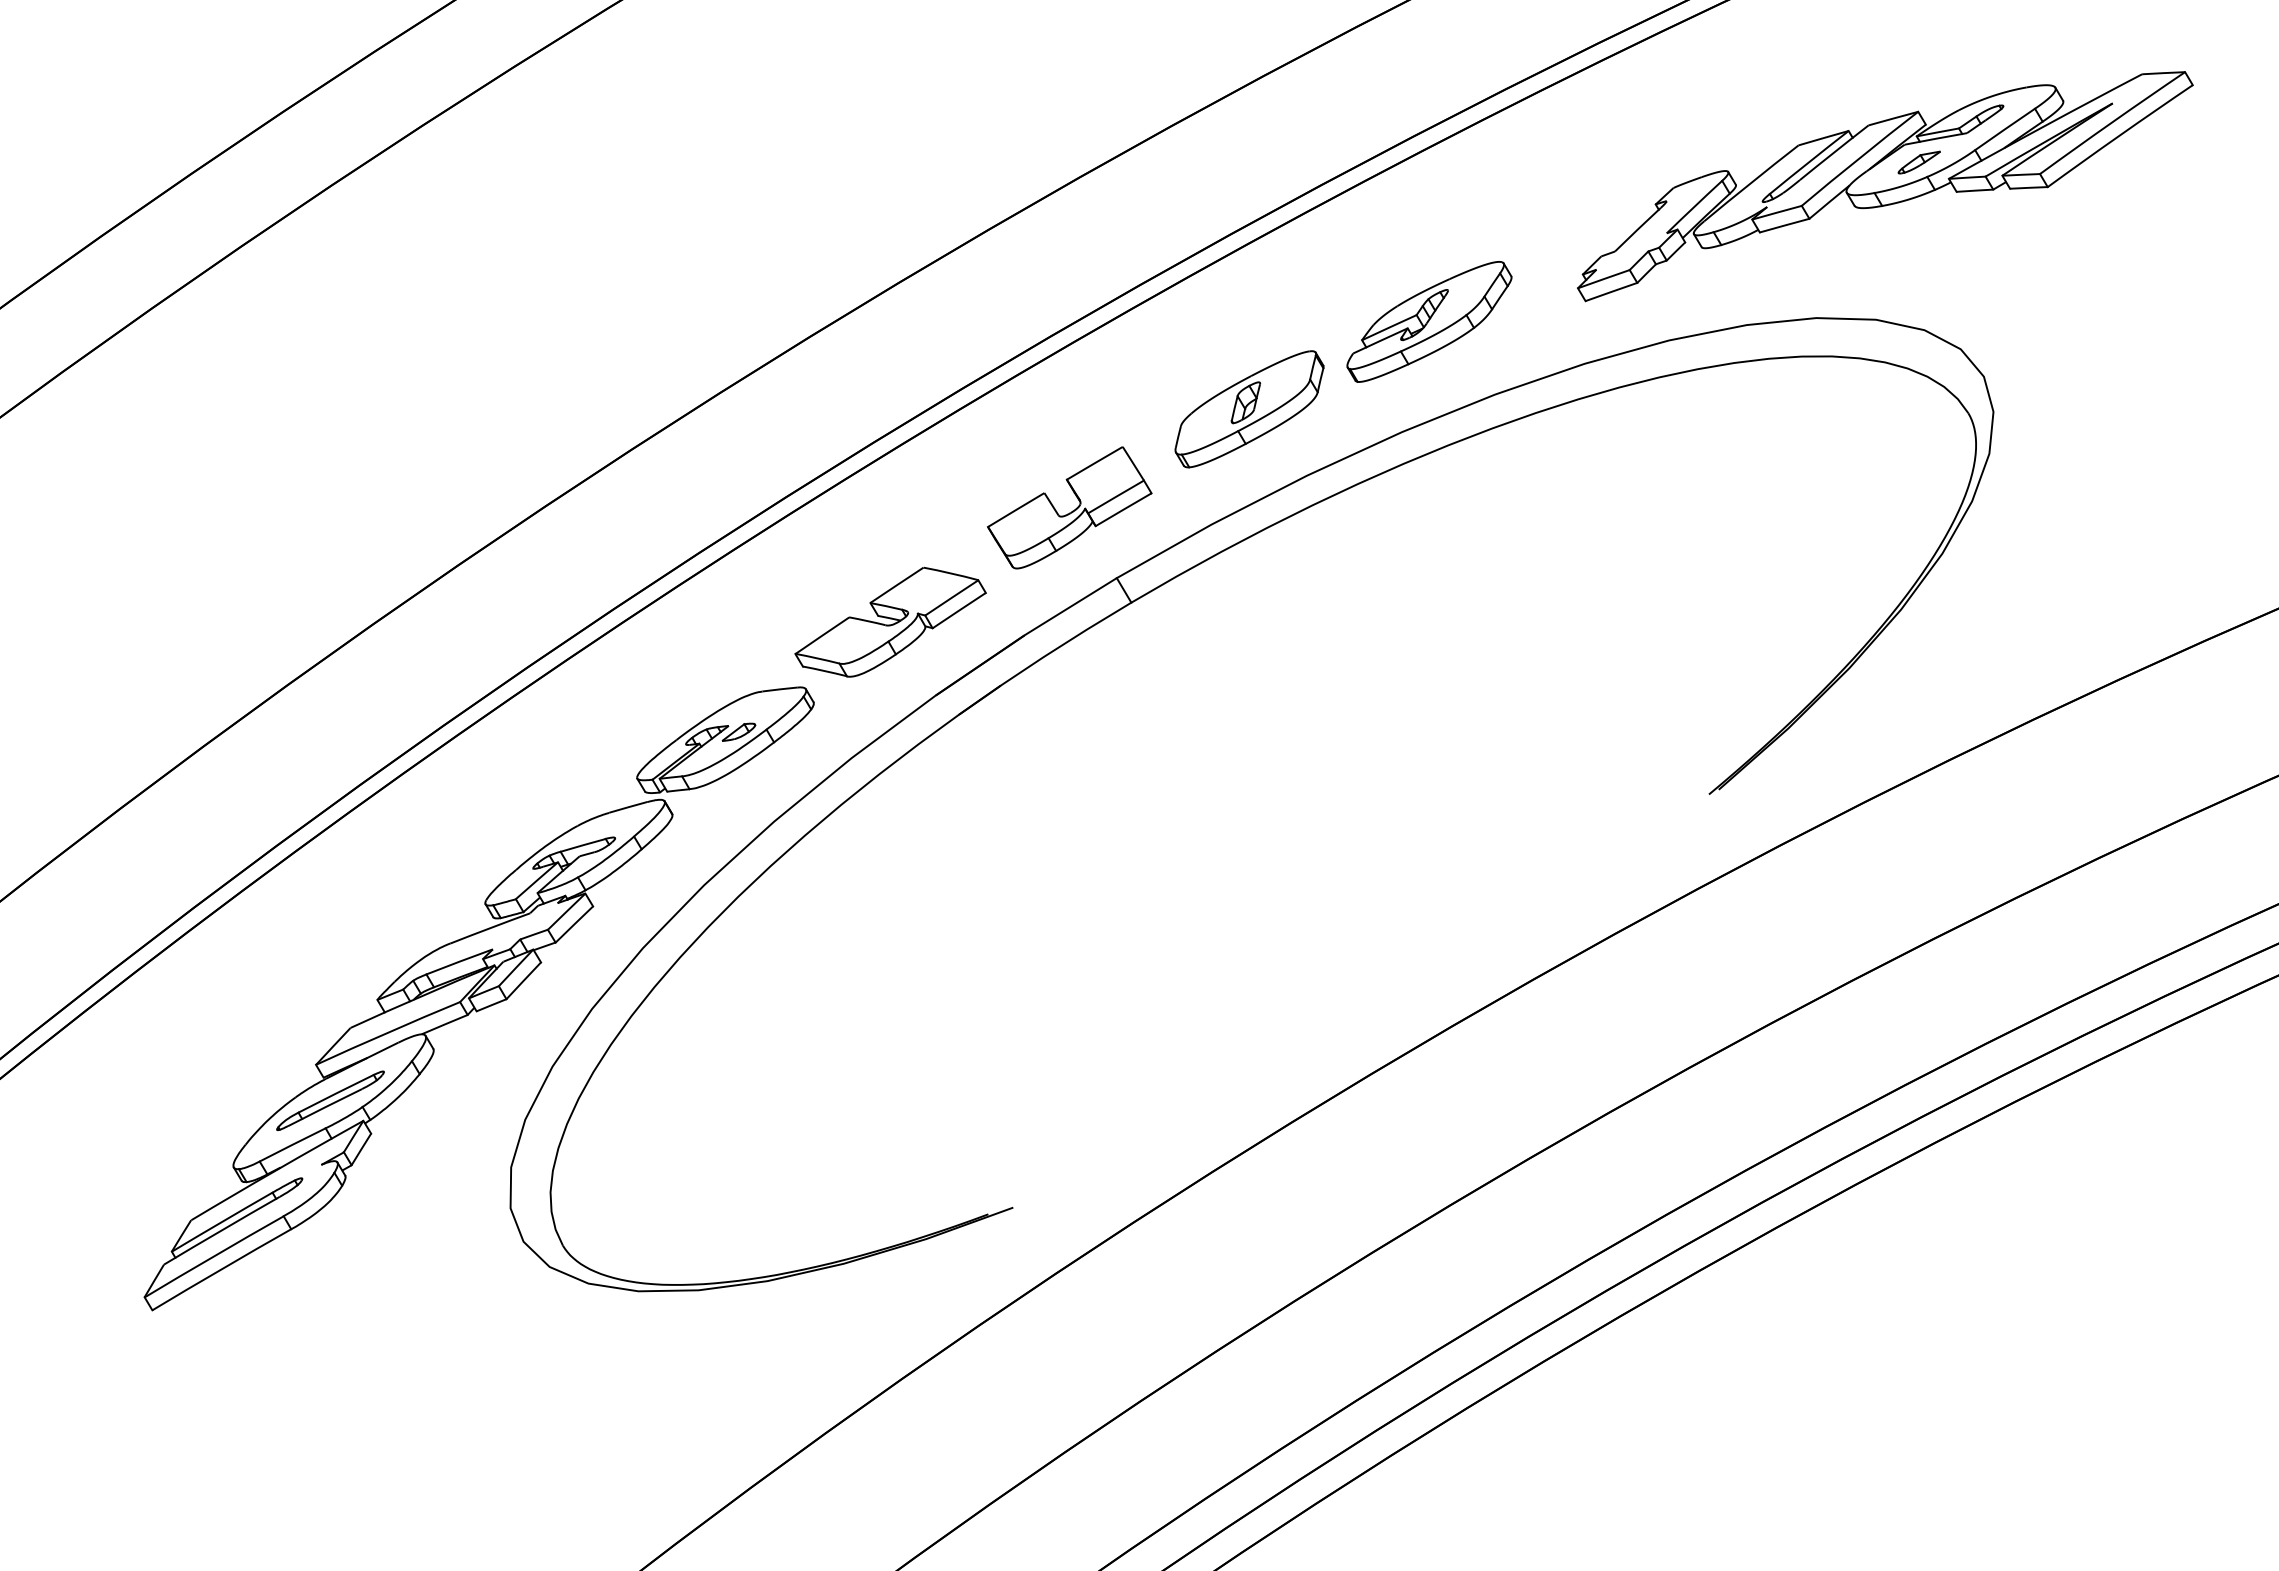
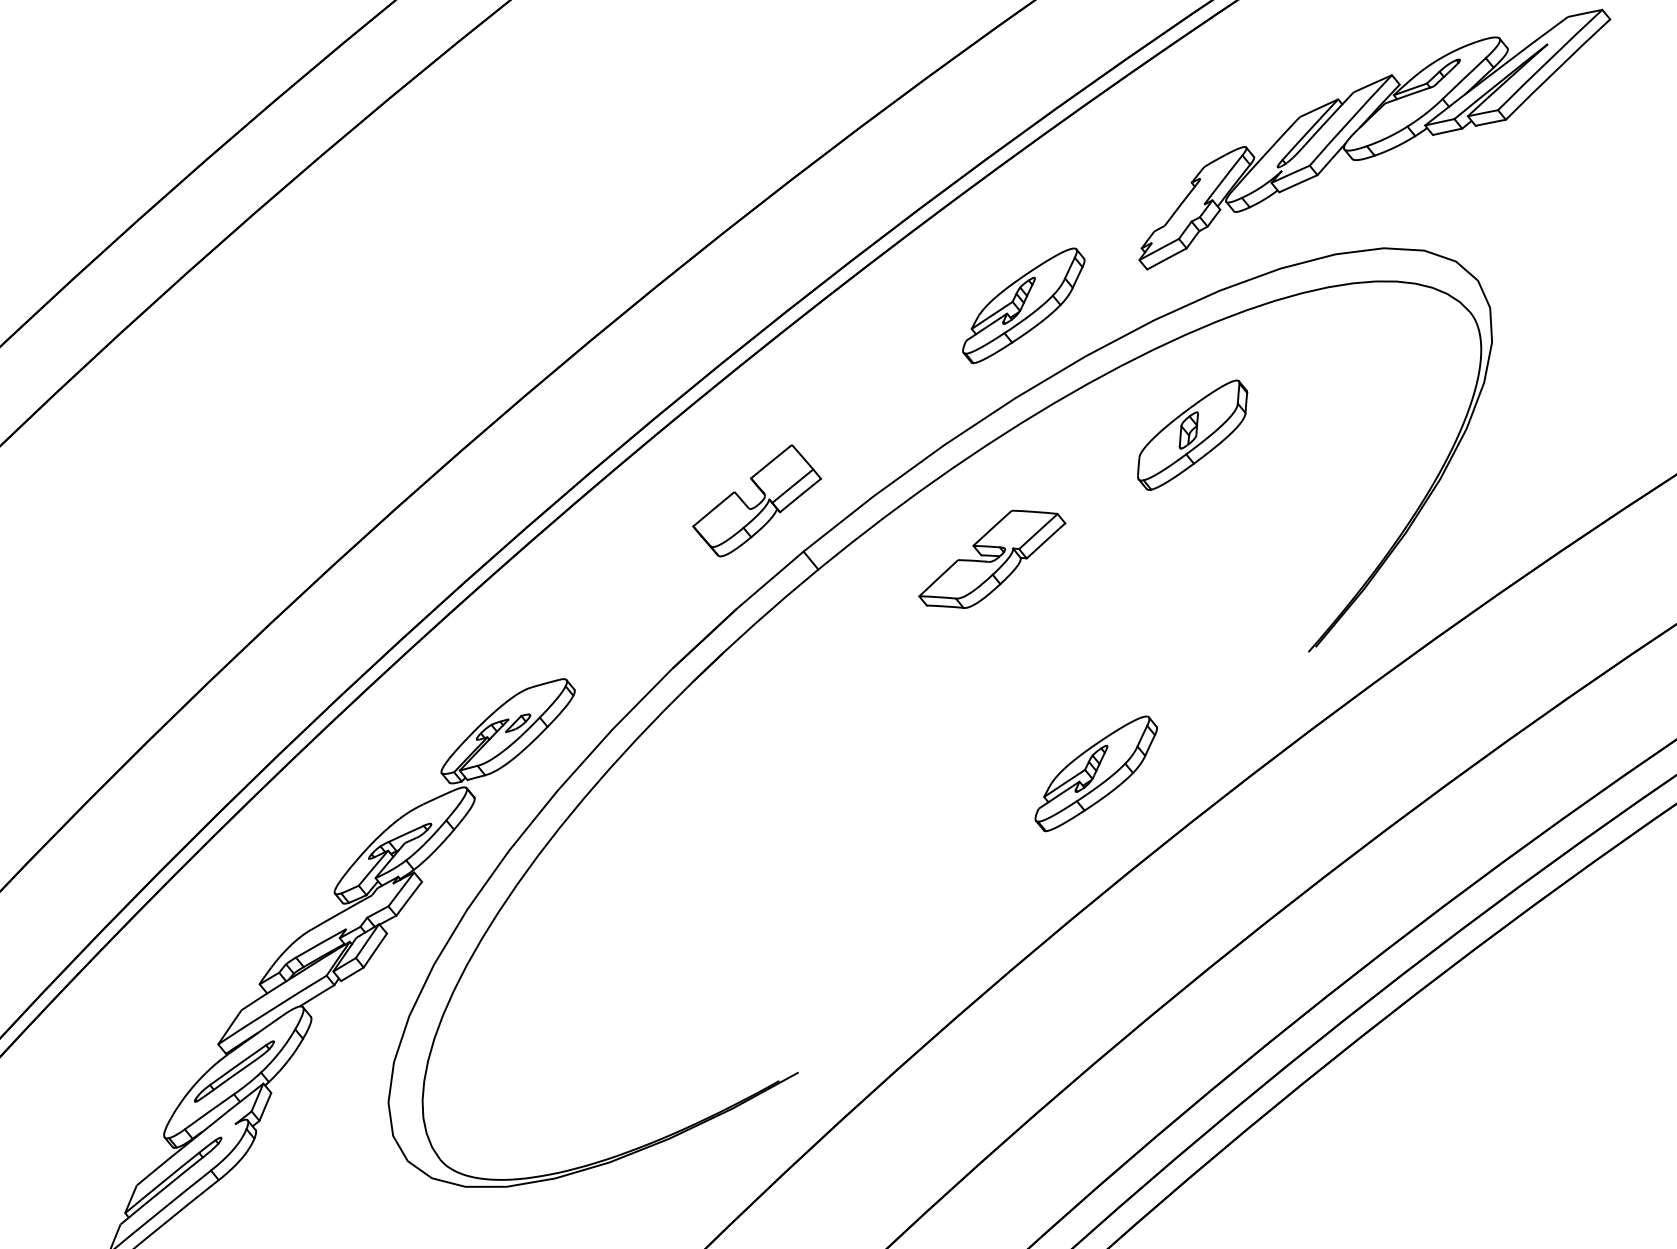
part: (1918, 162) -> (1398, 116), removed
part: (1249, 409) -> (1192, 435), moved
part: (890, 621) -> (991, 558), moved
part: (1429, 901) -> (1096, 773), added

